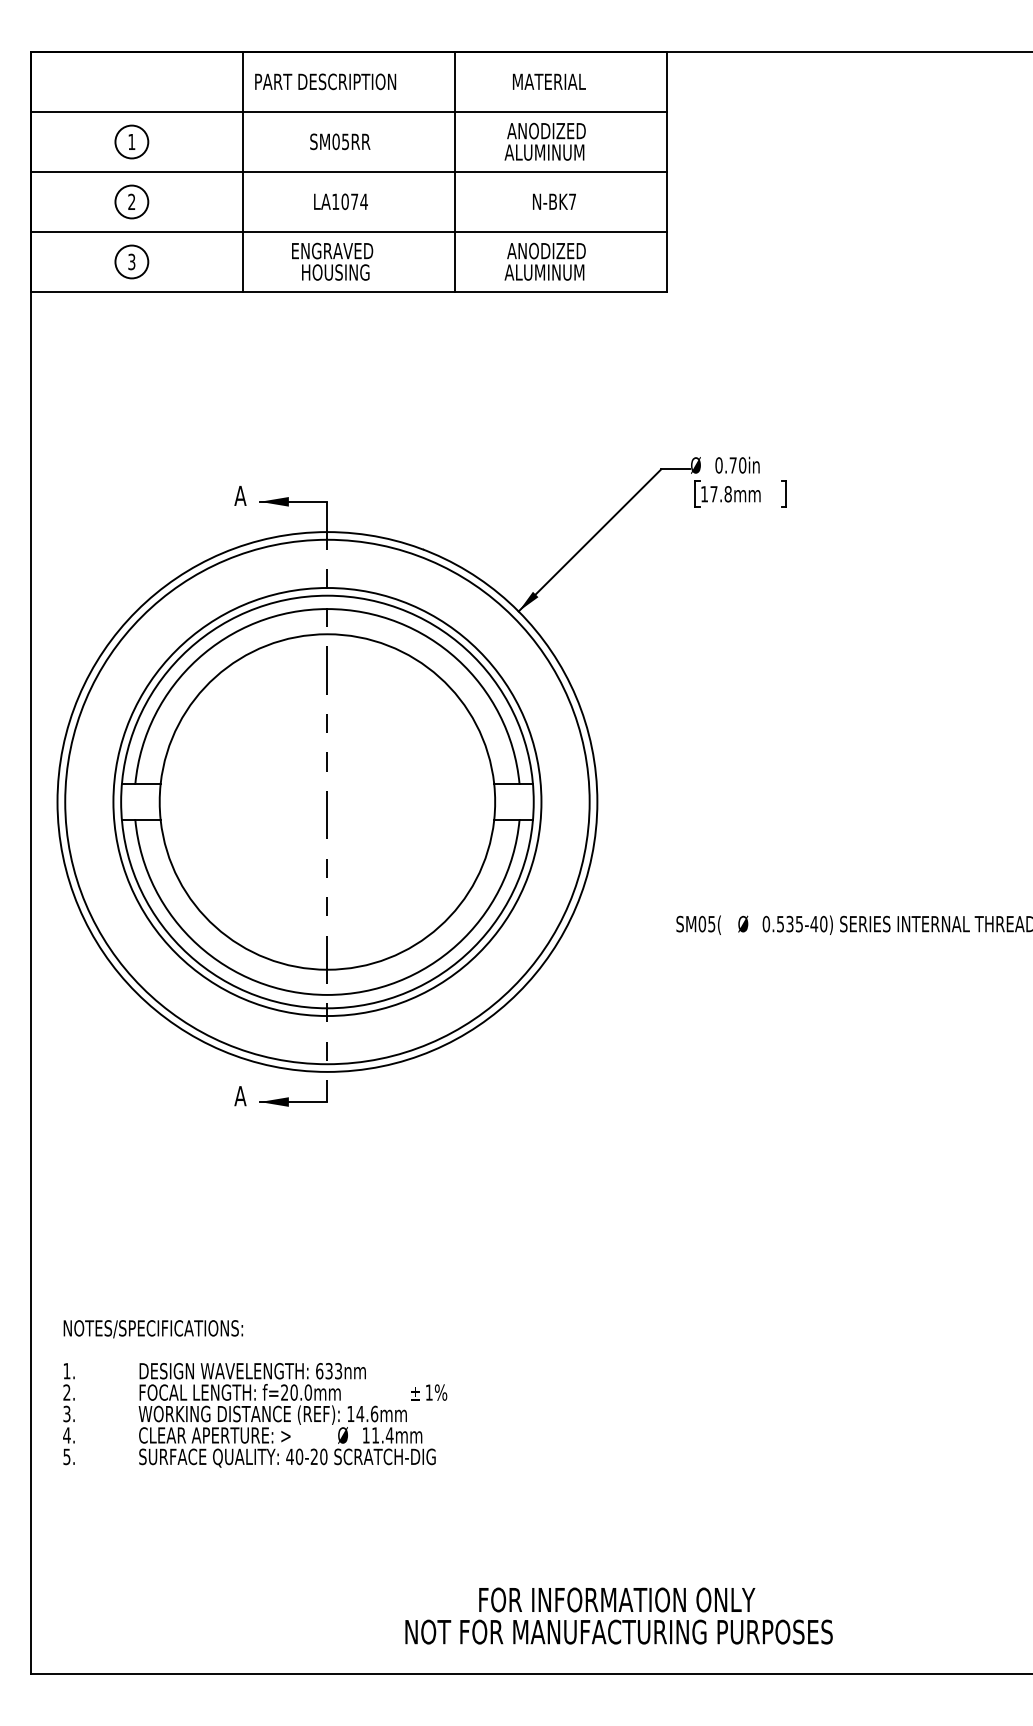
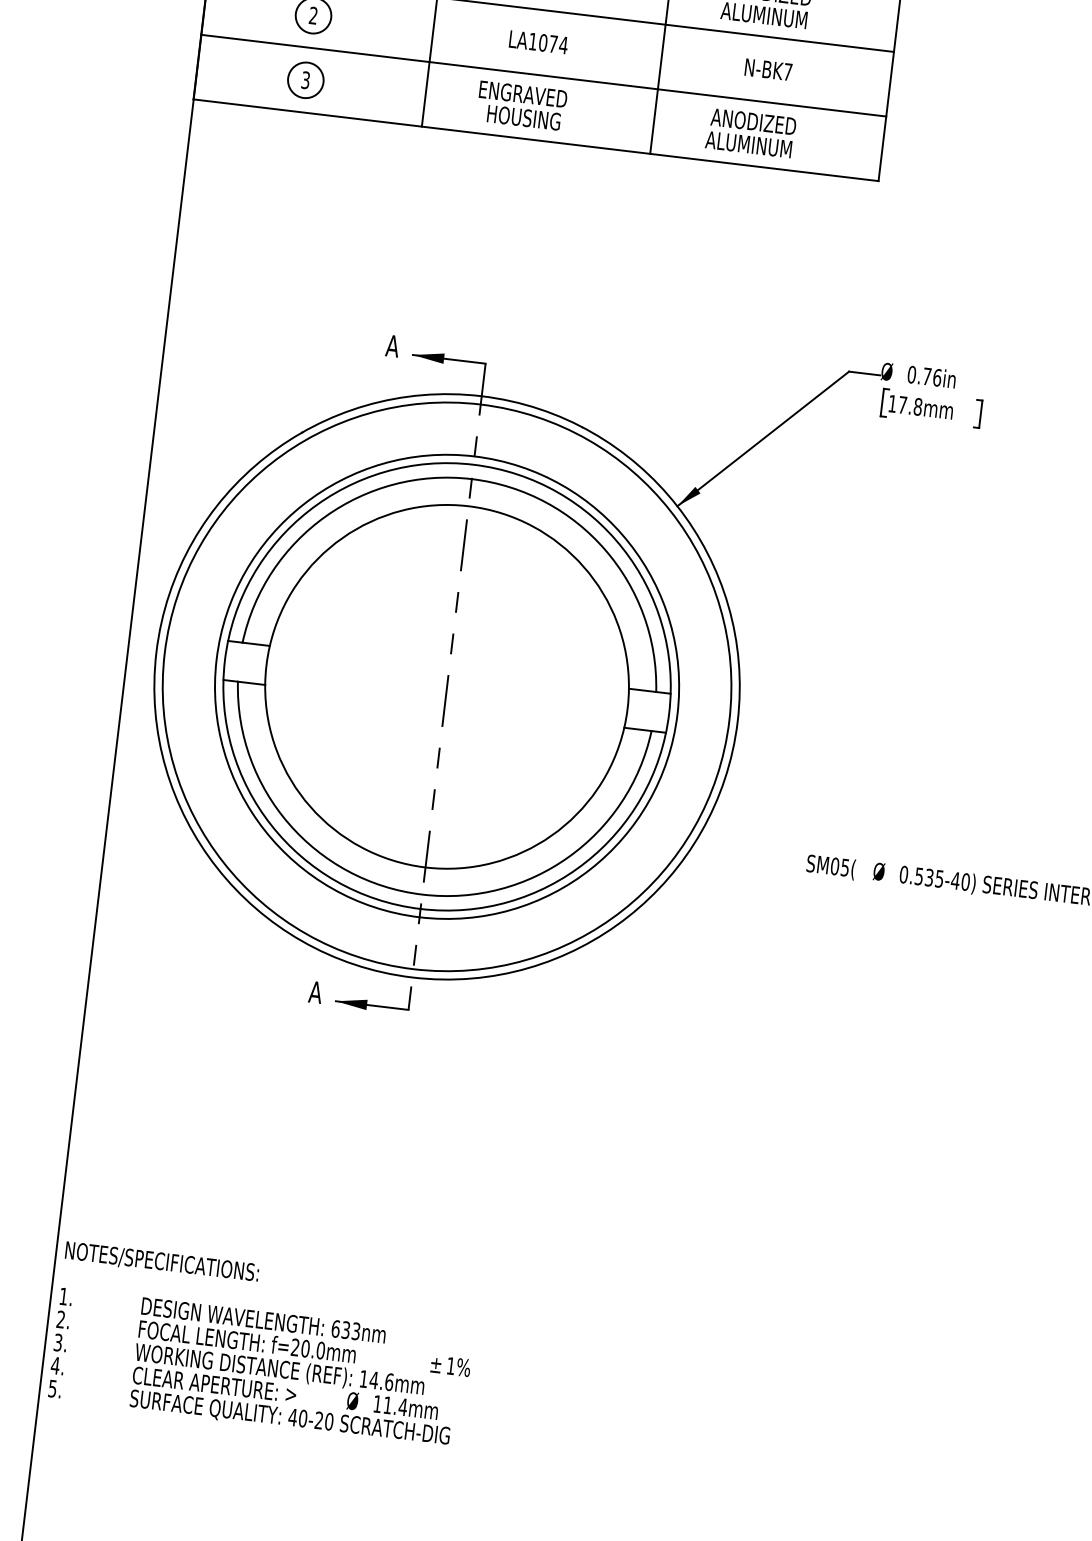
text: (742, 465) -> (937, 377), 0.70in -> 0.76in
text: (255, 1393) -> (263, 1344), moved

